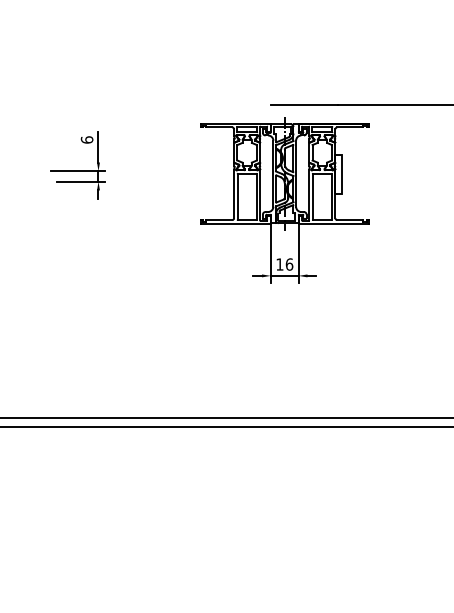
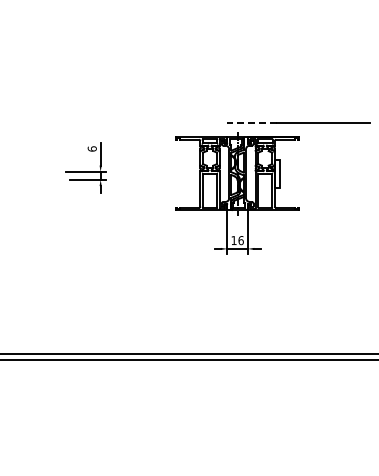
line: (304, 105) -> (252, 123), solid -> dashed

